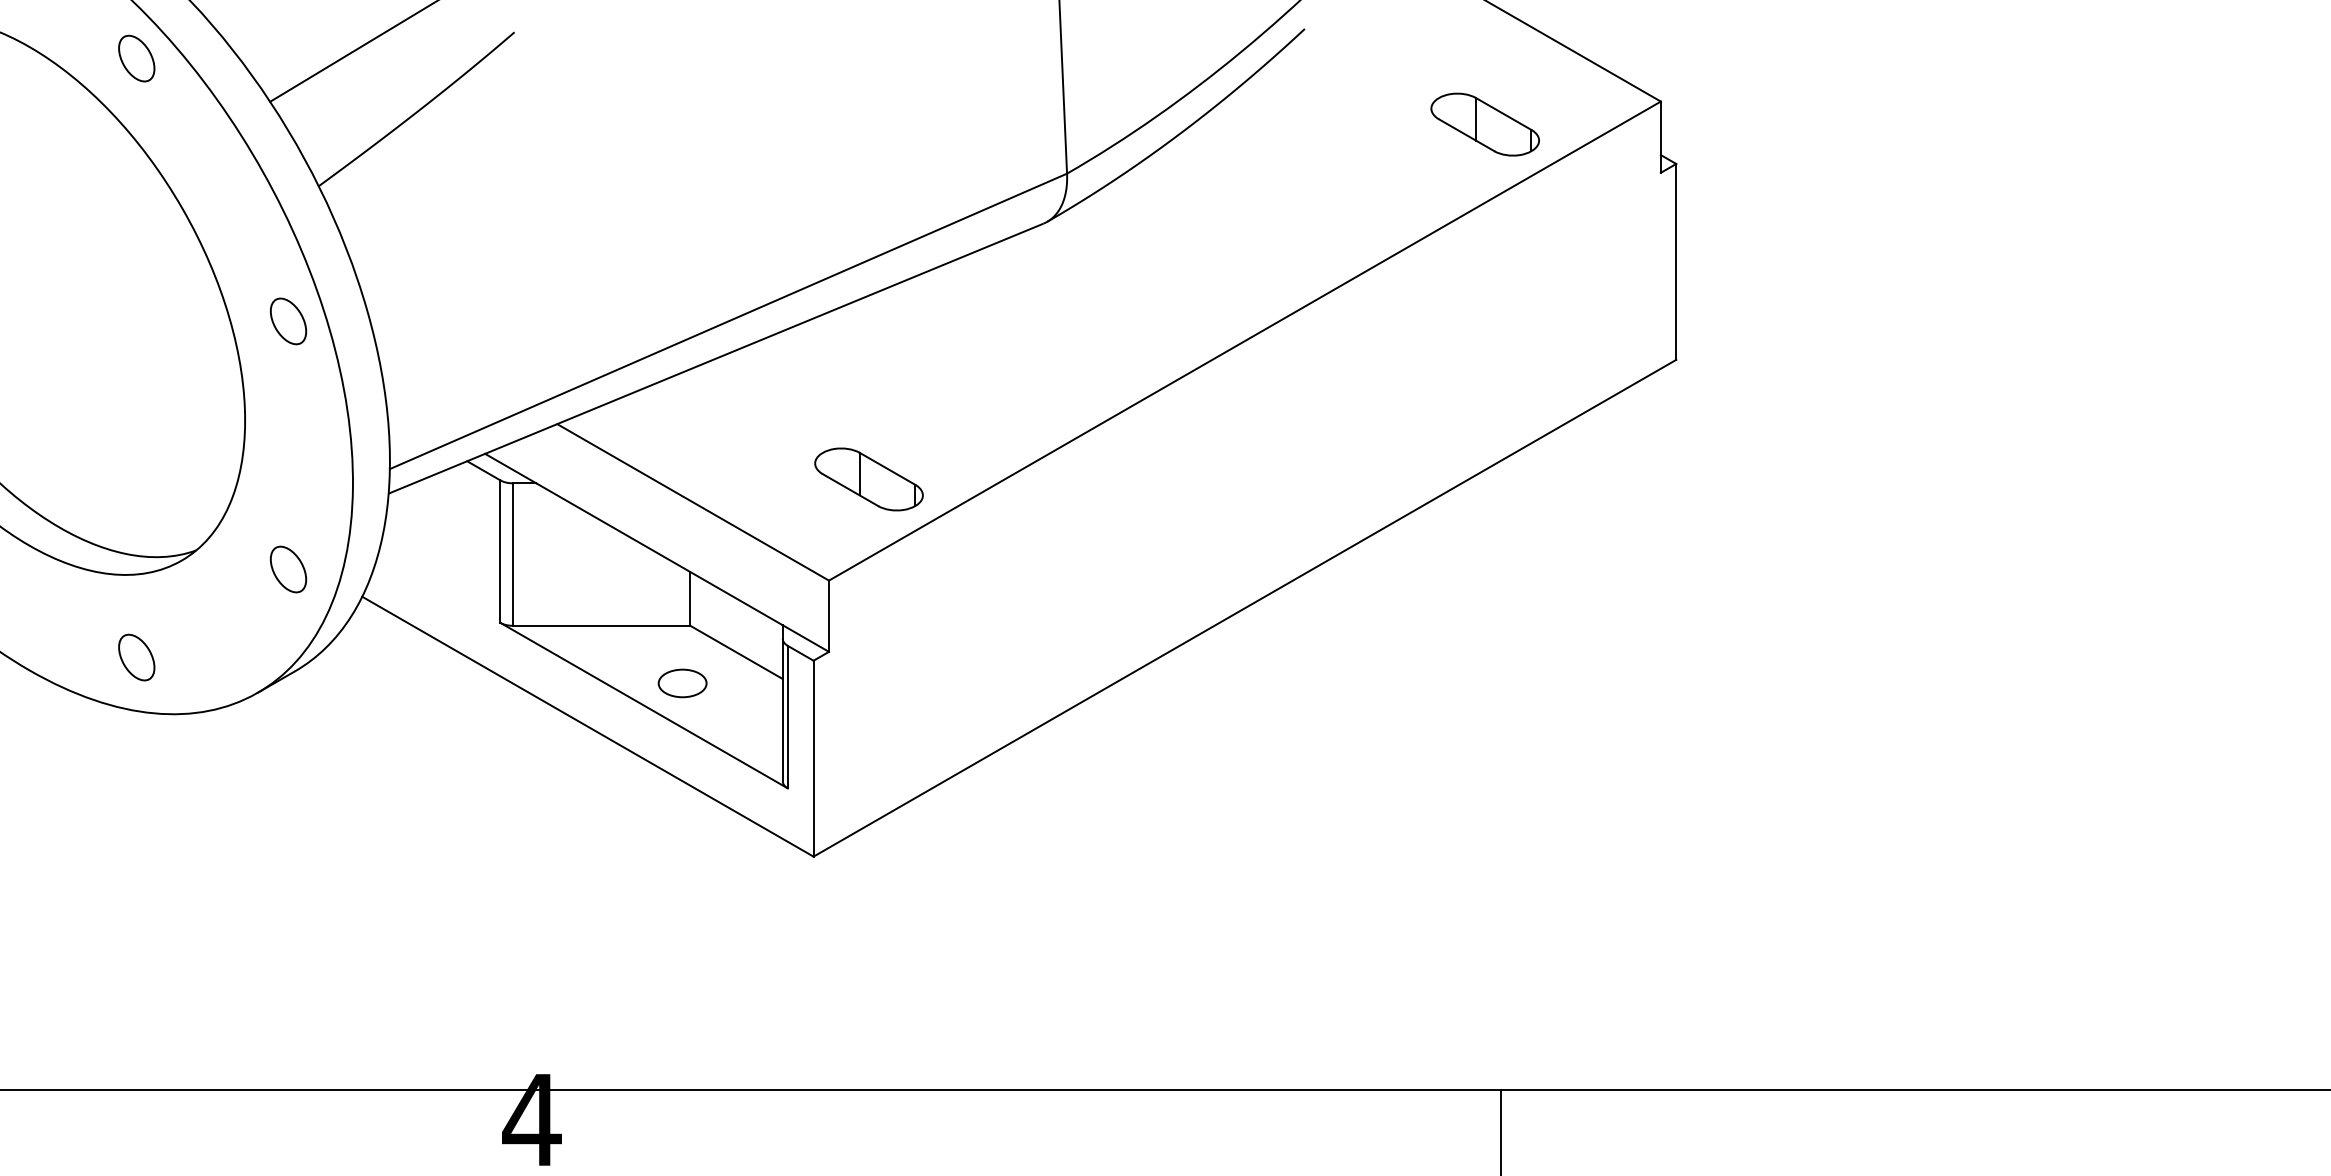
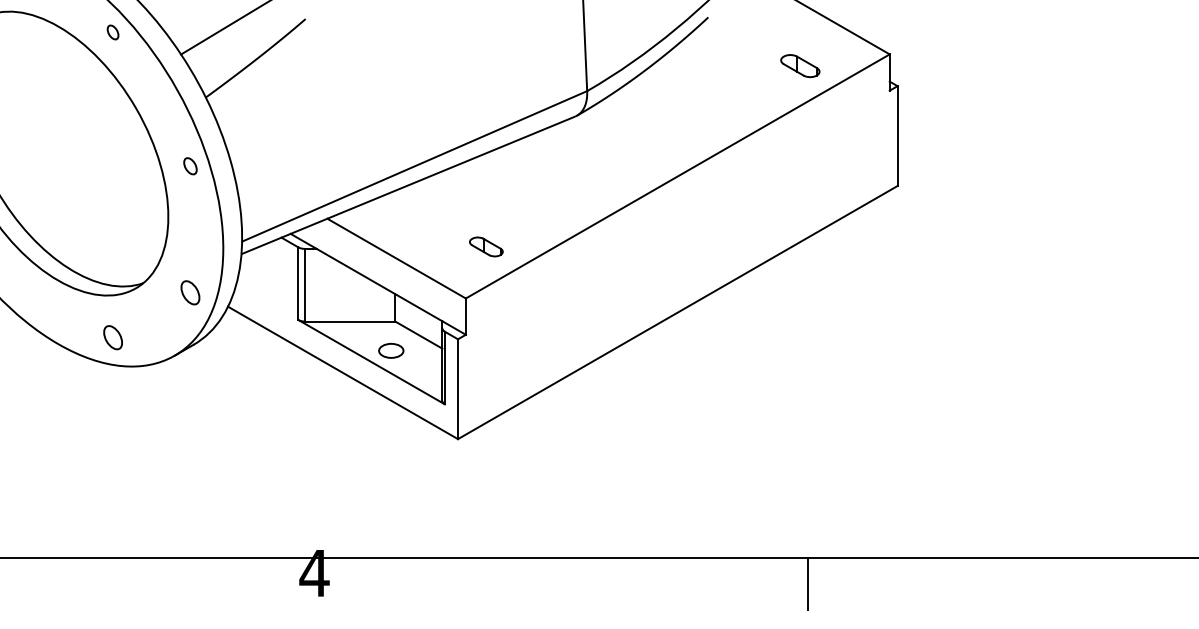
part: (135, 58) -> (112, 32), size x0.6
part: (1485, 123) -> (800, 65), size x0.7
part: (288, 319) -> (190, 165), size x0.7
part: (869, 478) -> (486, 246), size x0.6

